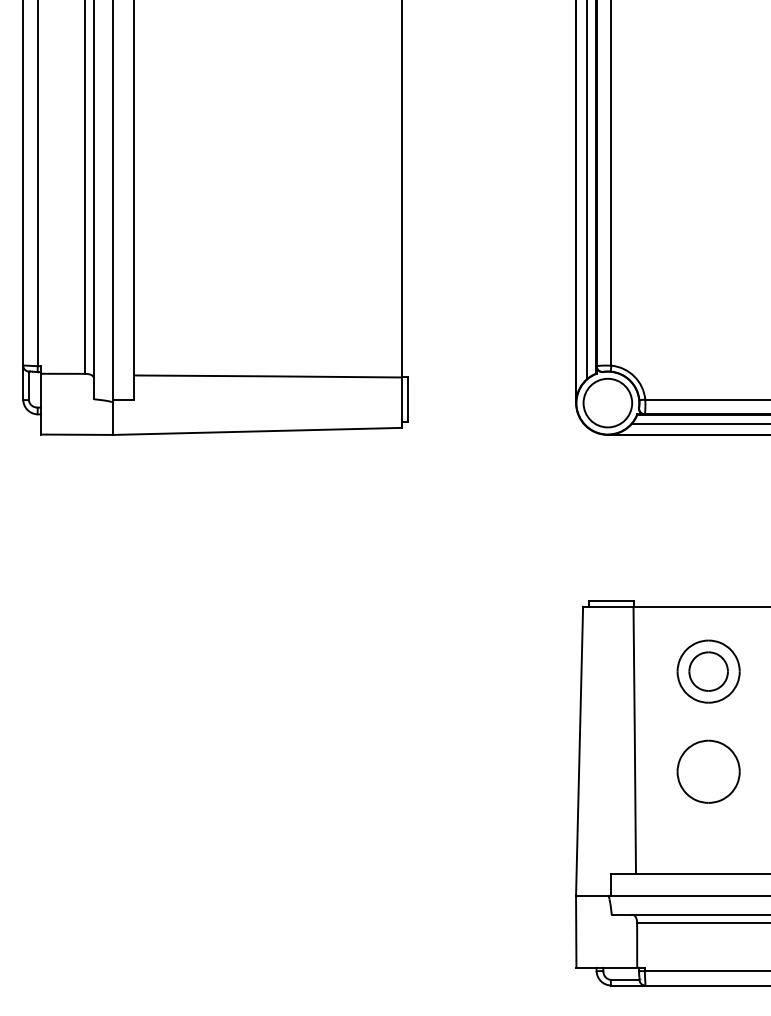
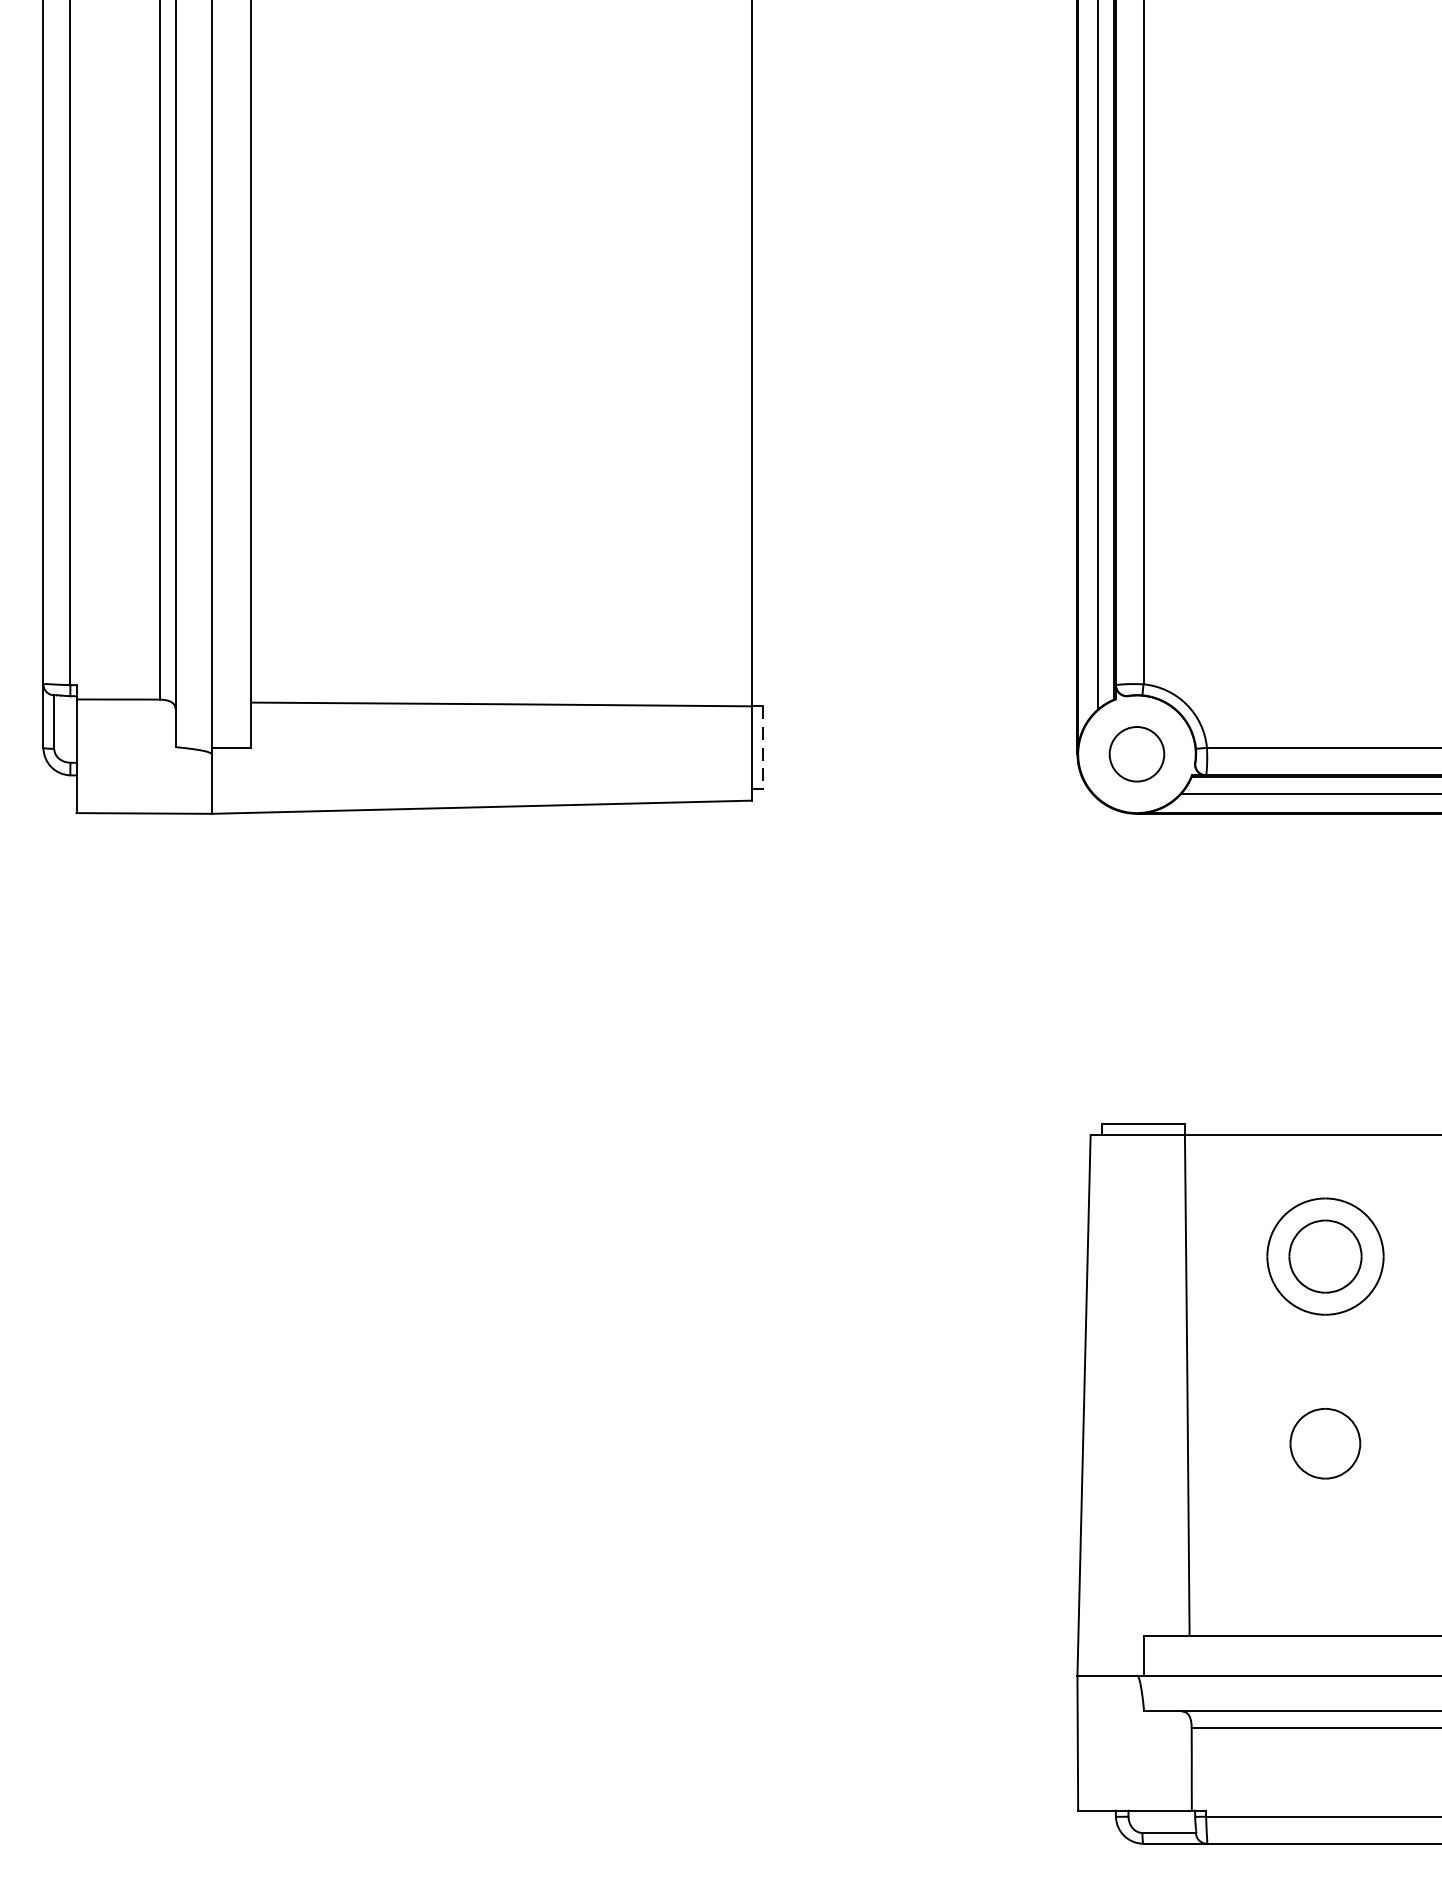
line: (407, 400) -> (762, 749), solid -> dashed
circle: (607, 402) -> (1136, 753), size x0.6
part: (708, 771) -> (1325, 1443), size x0.6

